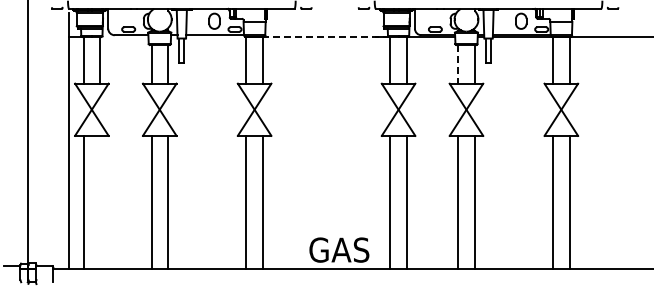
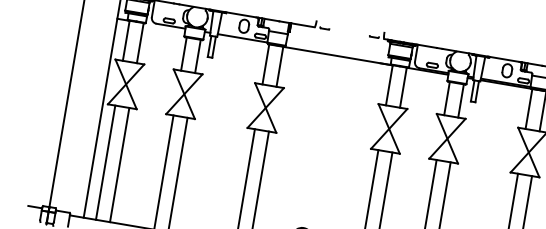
line: (326, 37) -> (337, 56), dashed -> solid
line: (458, 64) -> (447, 98), dashed -> solid
line: (100, 202) -> (120, 165), added

